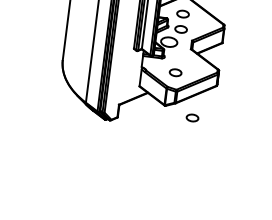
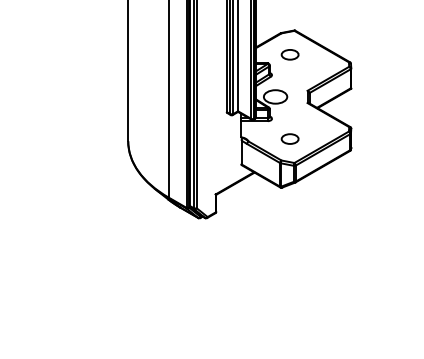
part: (180, 29) -> (289, 76), removed
part: (192, 117) -> (321, 199), removed

